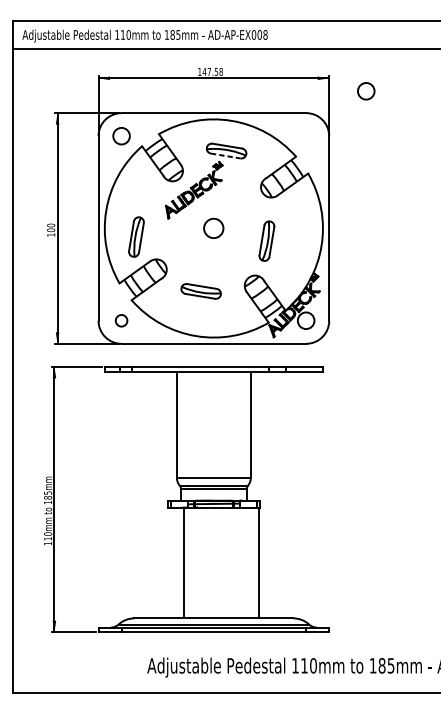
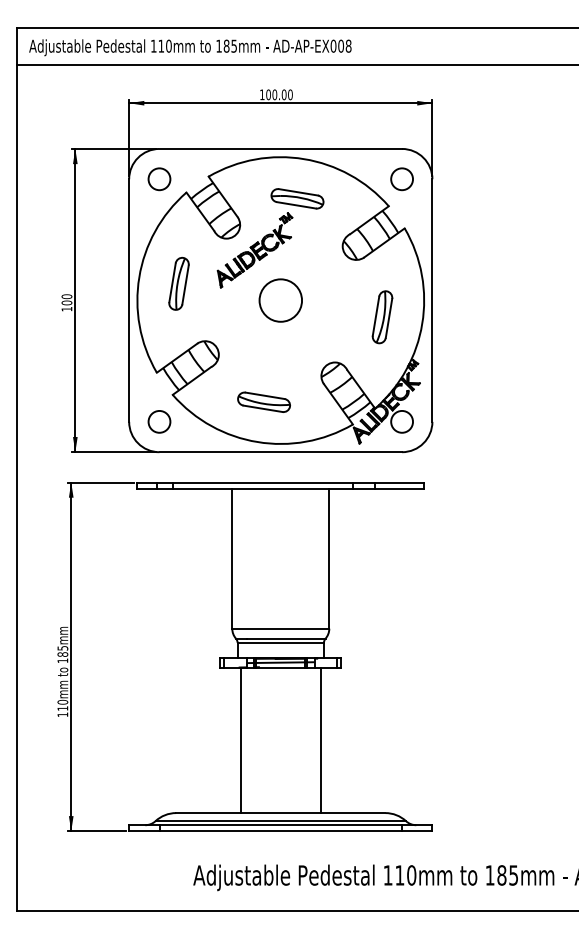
text: (212, 71) -> (279, 94), 147.58 -> 100.00
circle: (365, 91) -> (401, 179), moved
line: (225, 156) -> (296, 205), dashed -> solid
circle: (213, 228) -> (280, 300), size x1.67
part: (136, 236) -> (178, 283), moved
part: (266, 241) -> (382, 317), moved
part: (200, 290) -> (263, 401), moved
circle: (121, 320) -> (159, 421), size x1.43
line: (258, 563) -> (320, 740), moved

